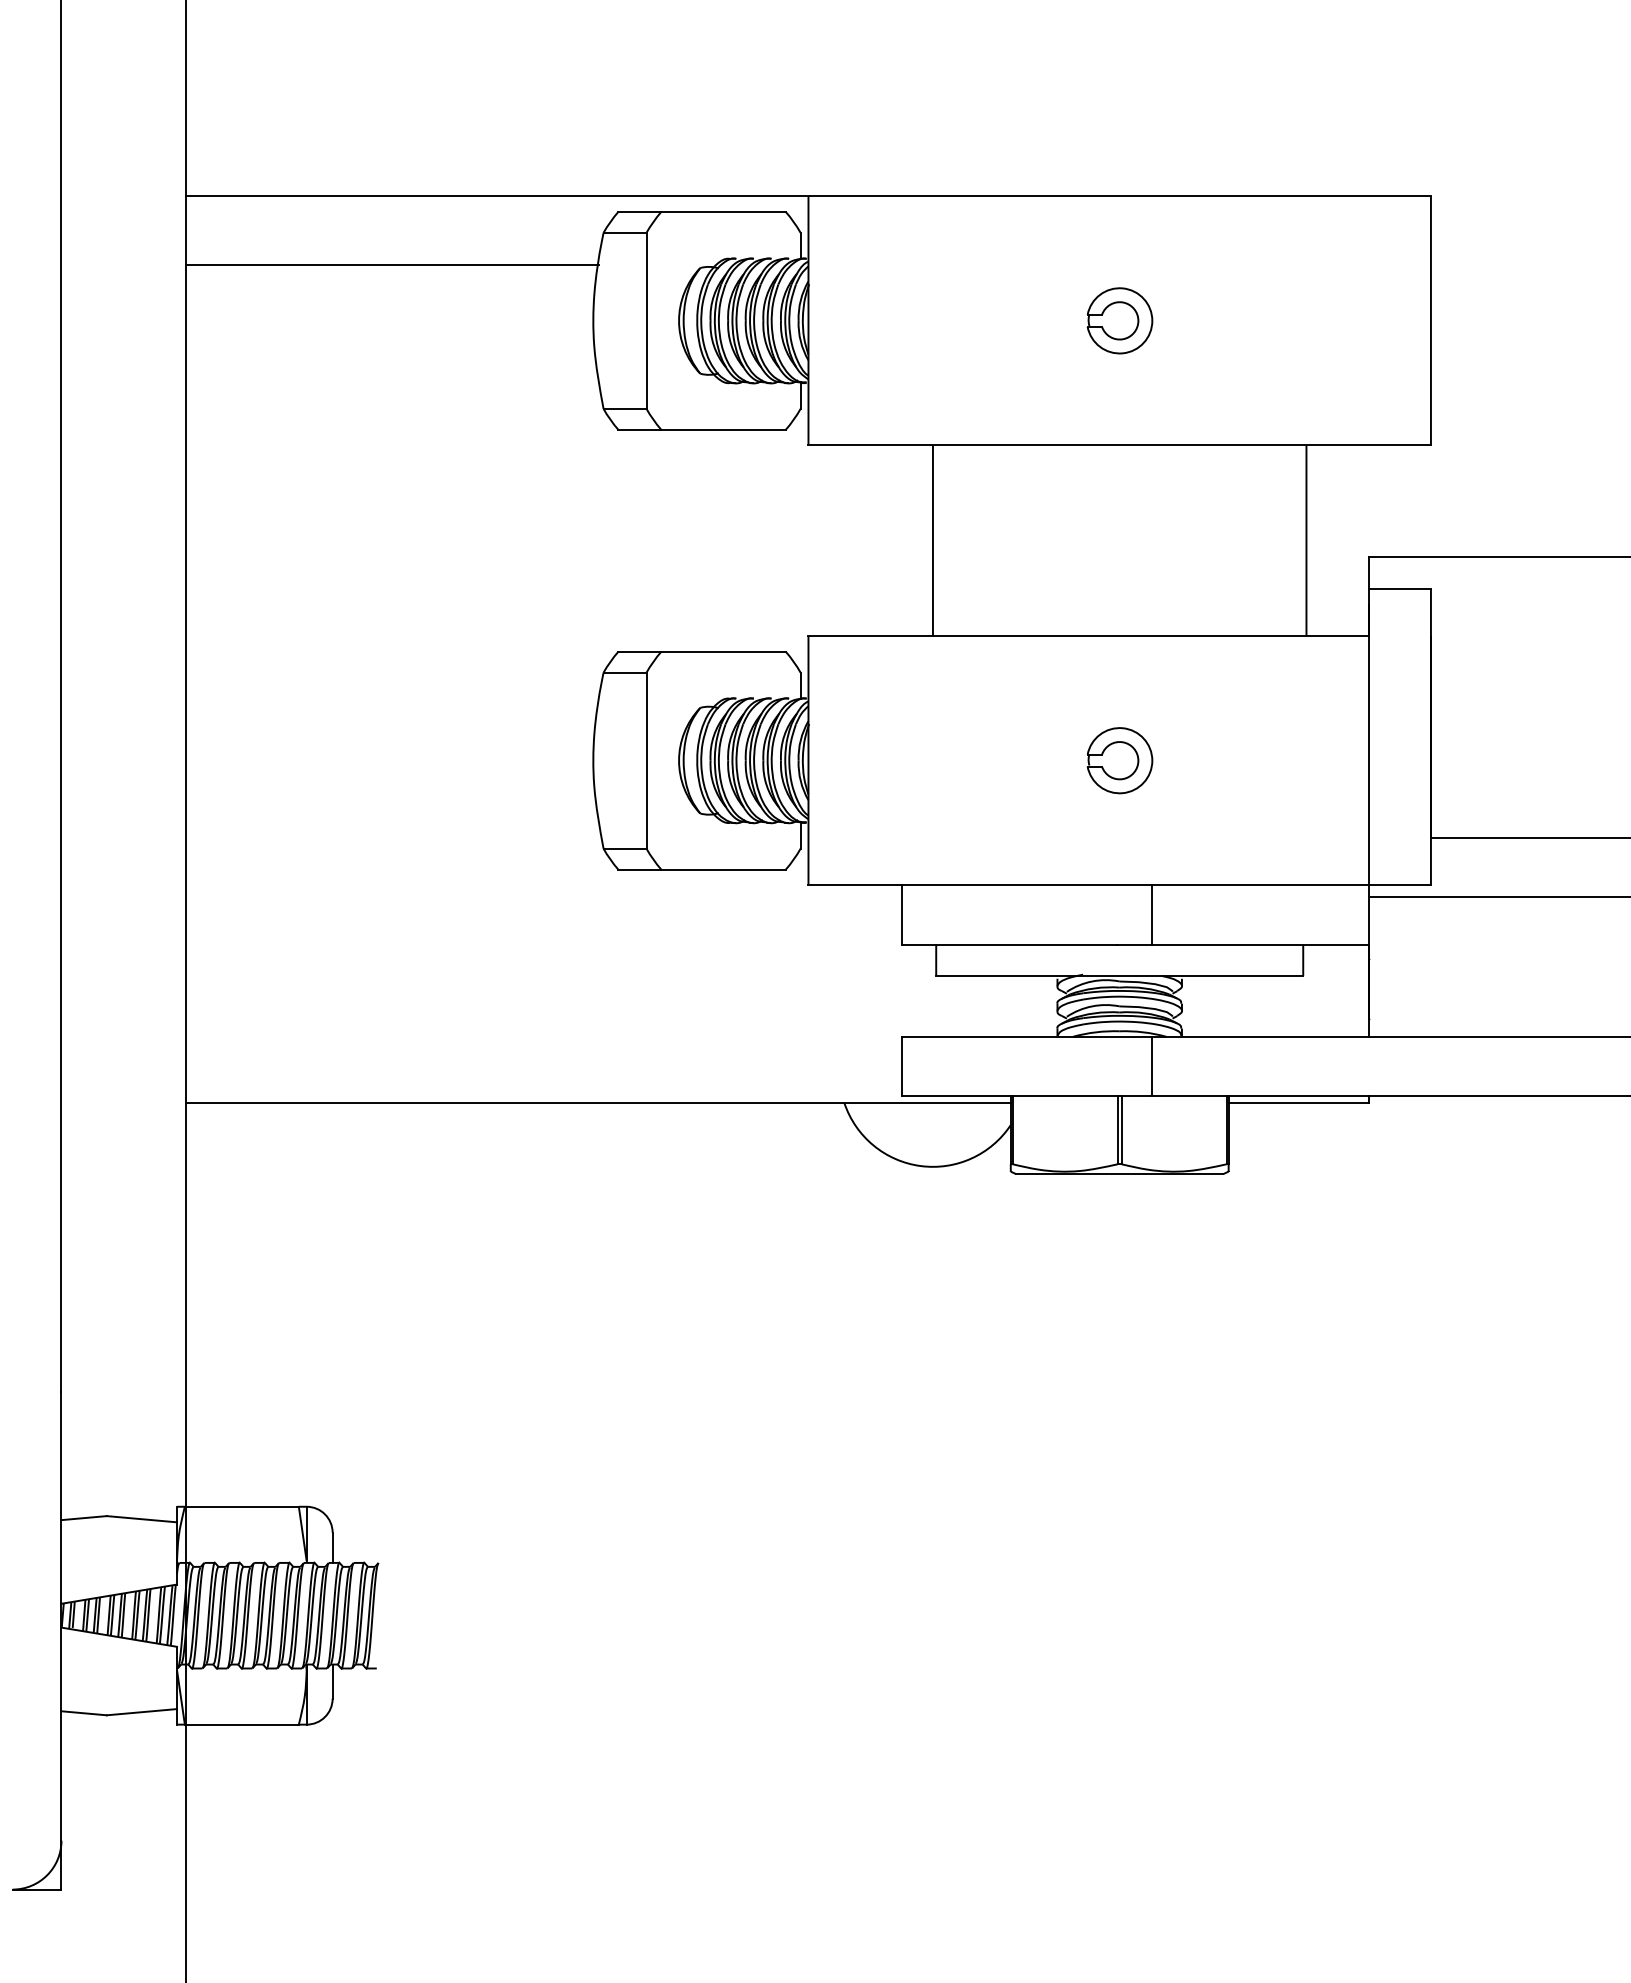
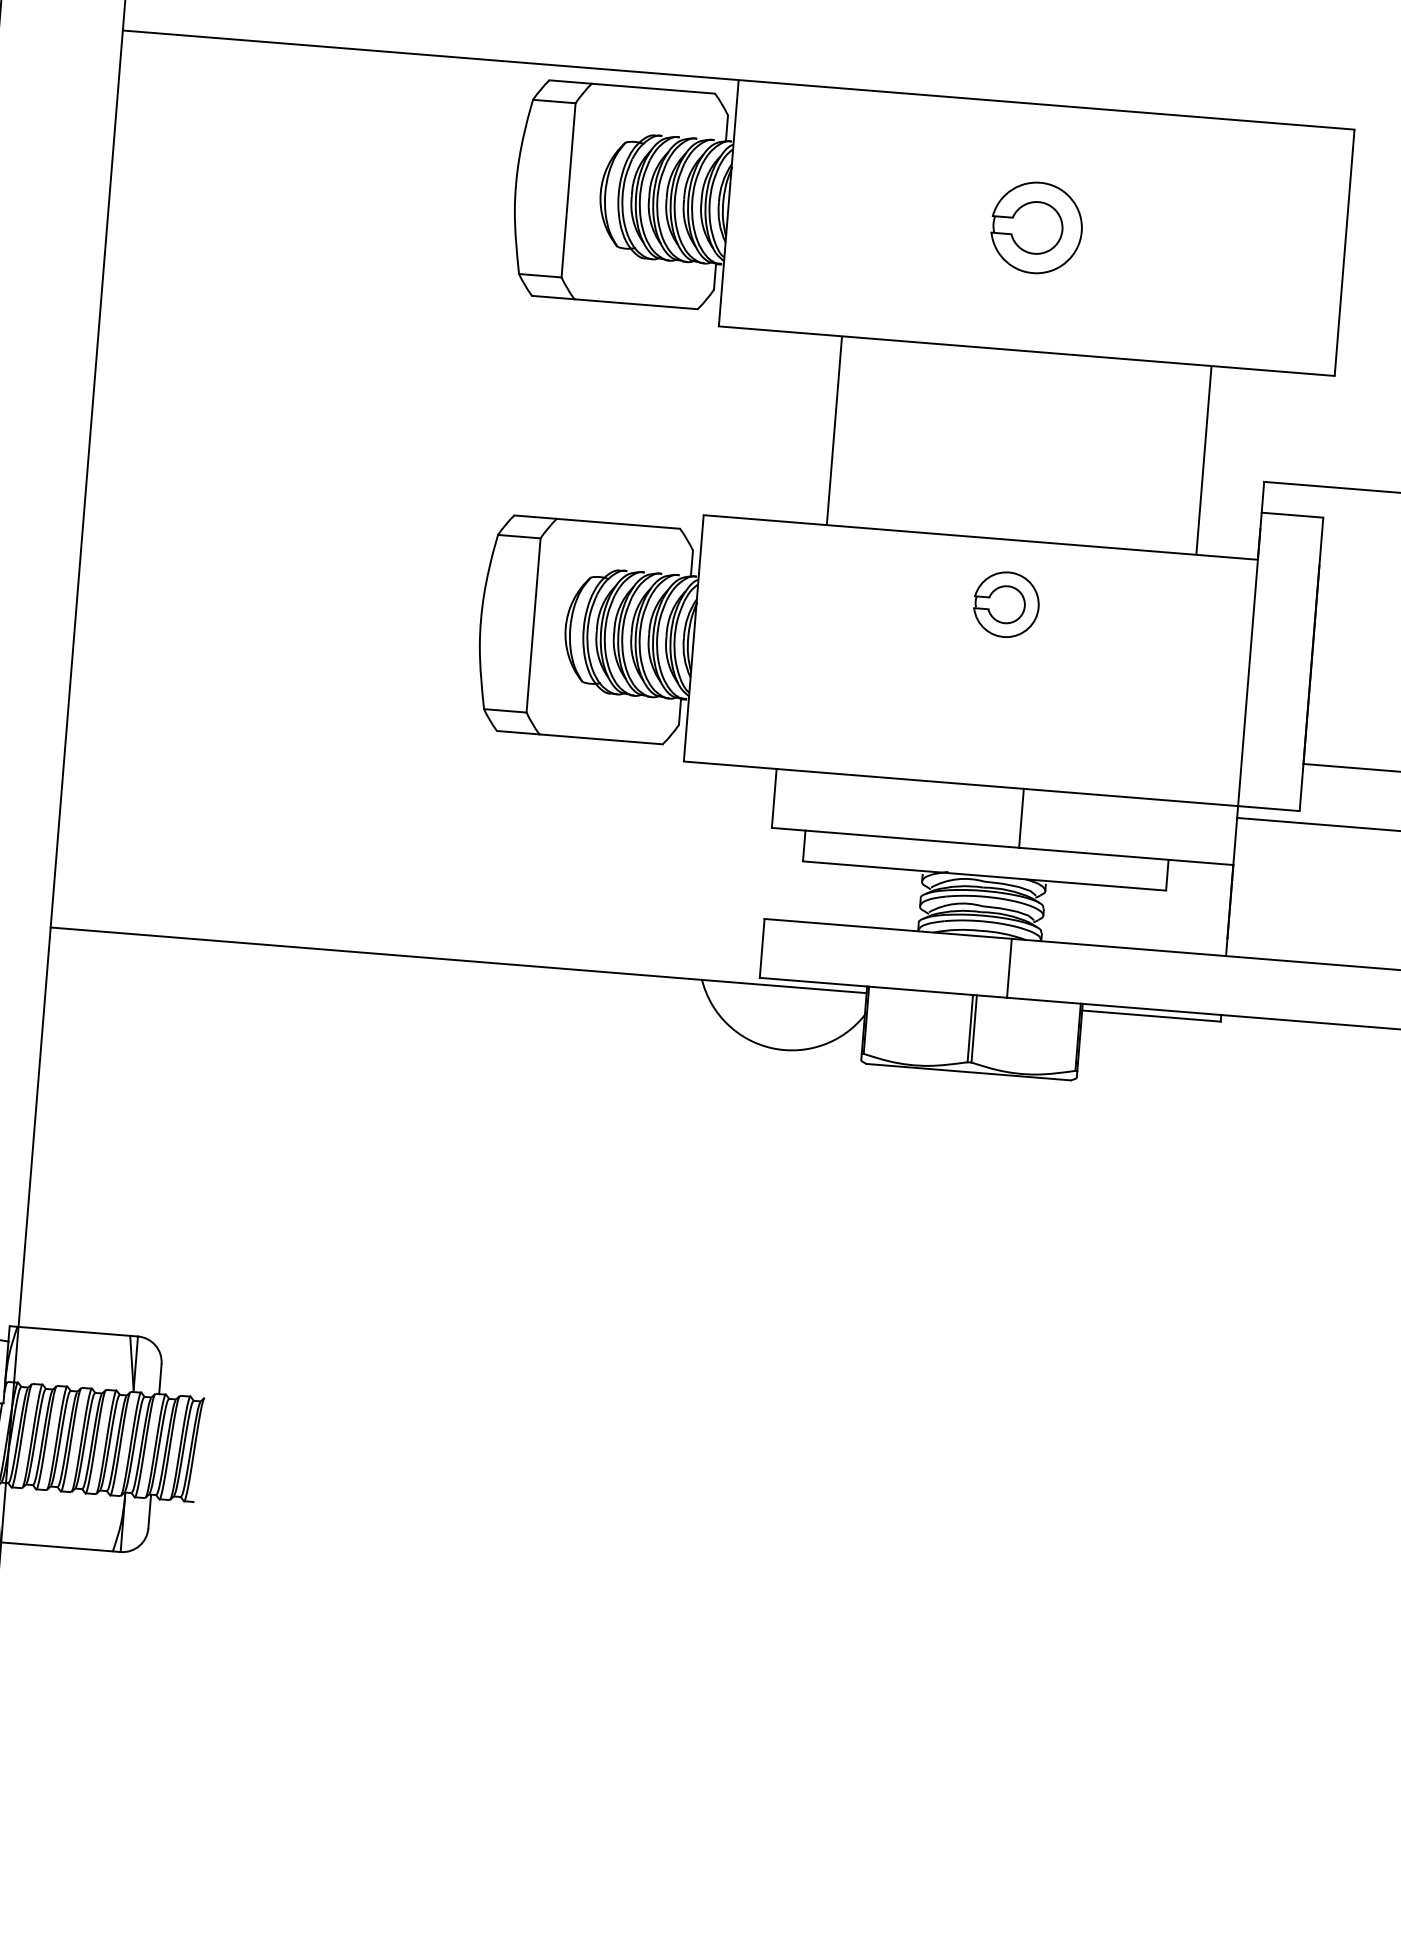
line: (391, 265) -> (320, 115), removed
part: (1119, 320) -> (1036, 227), size x1.4
part: (1119, 760) -> (1006, 604), moved

